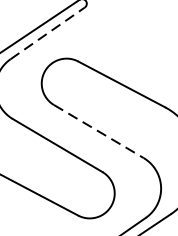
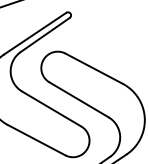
line: (48, 32) -> (45, 34), dashed -> solid
line: (99, 132) -> (79, 100), dashed -> solid

